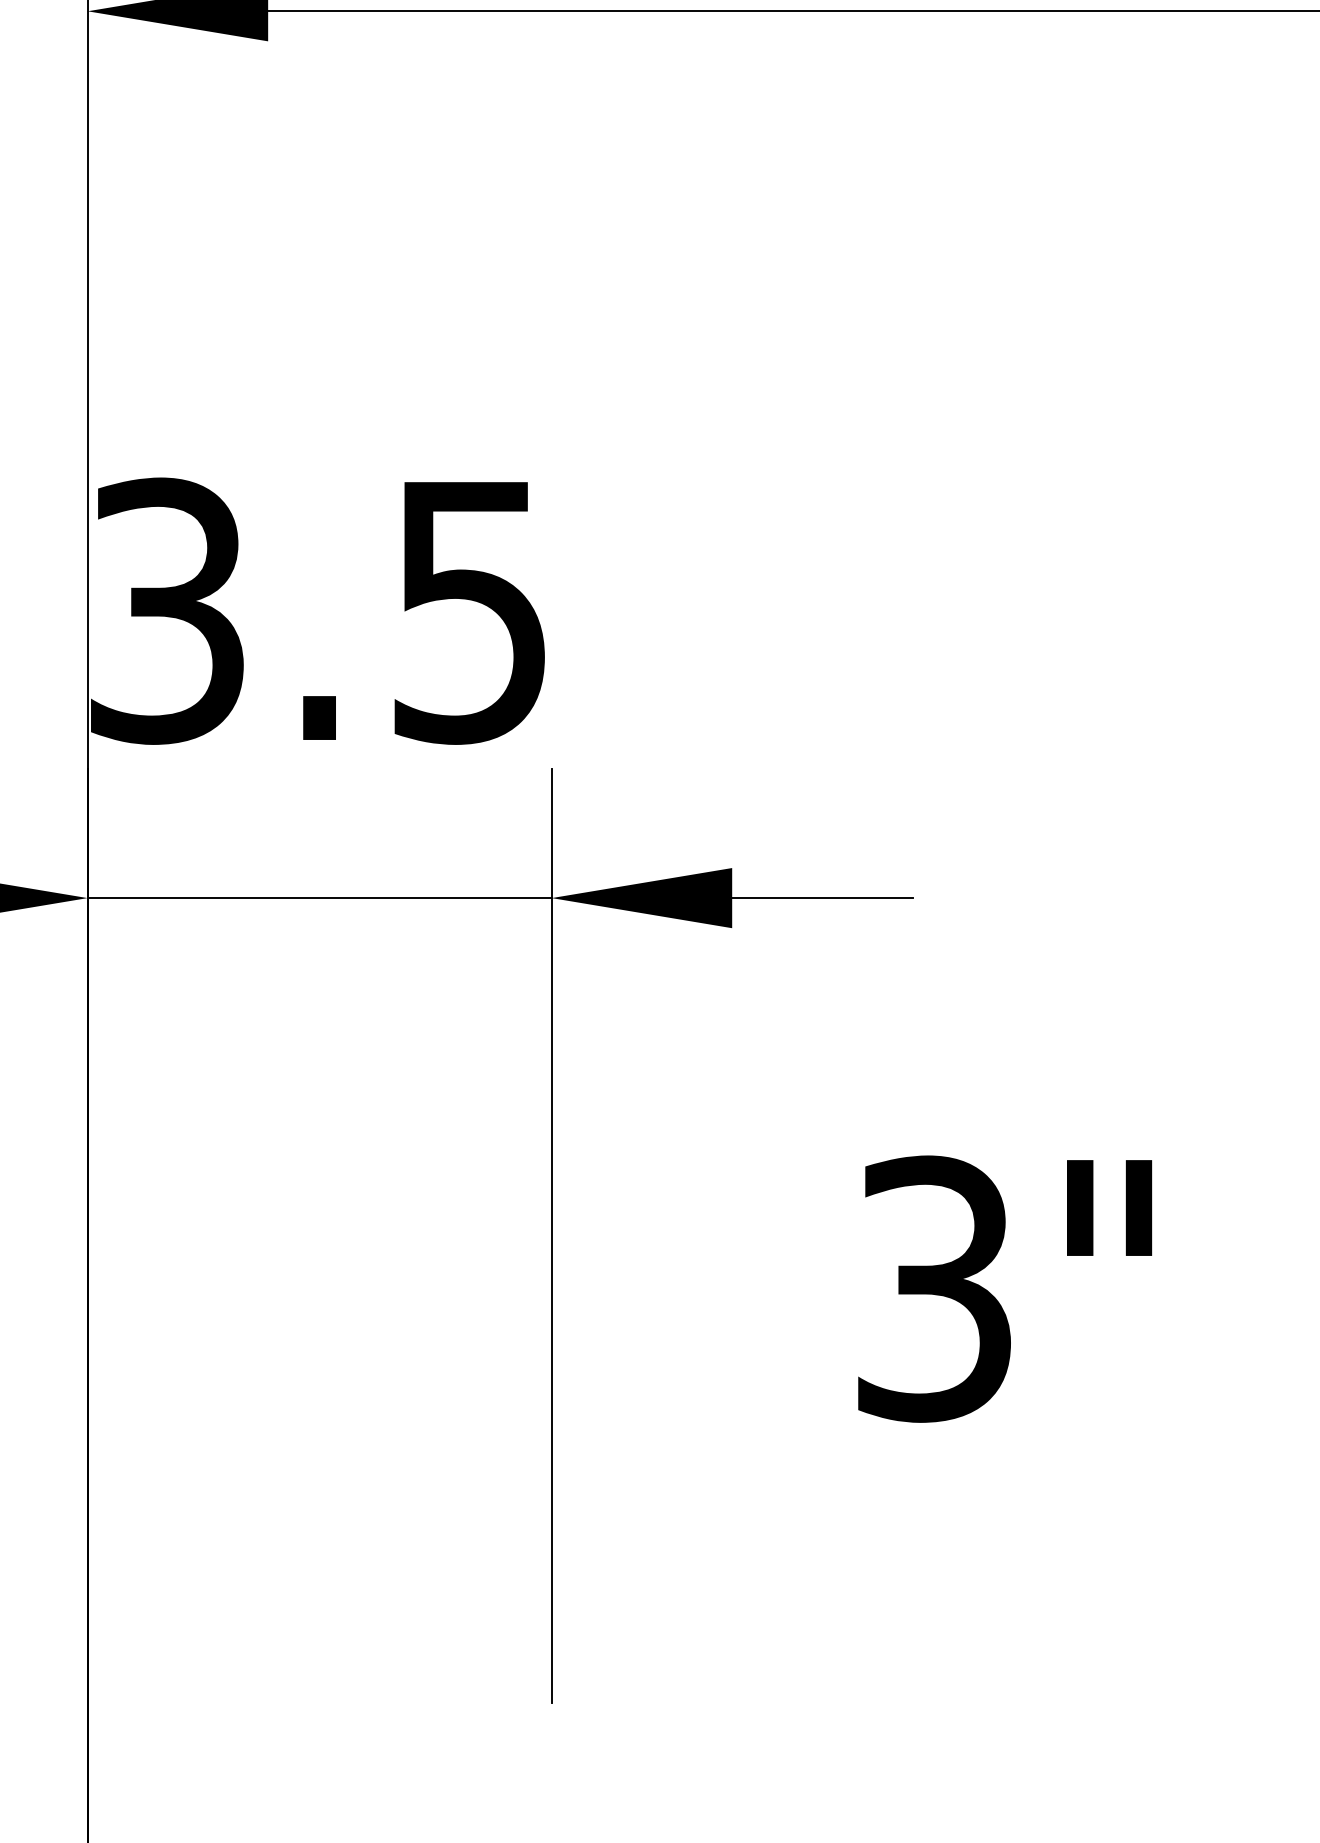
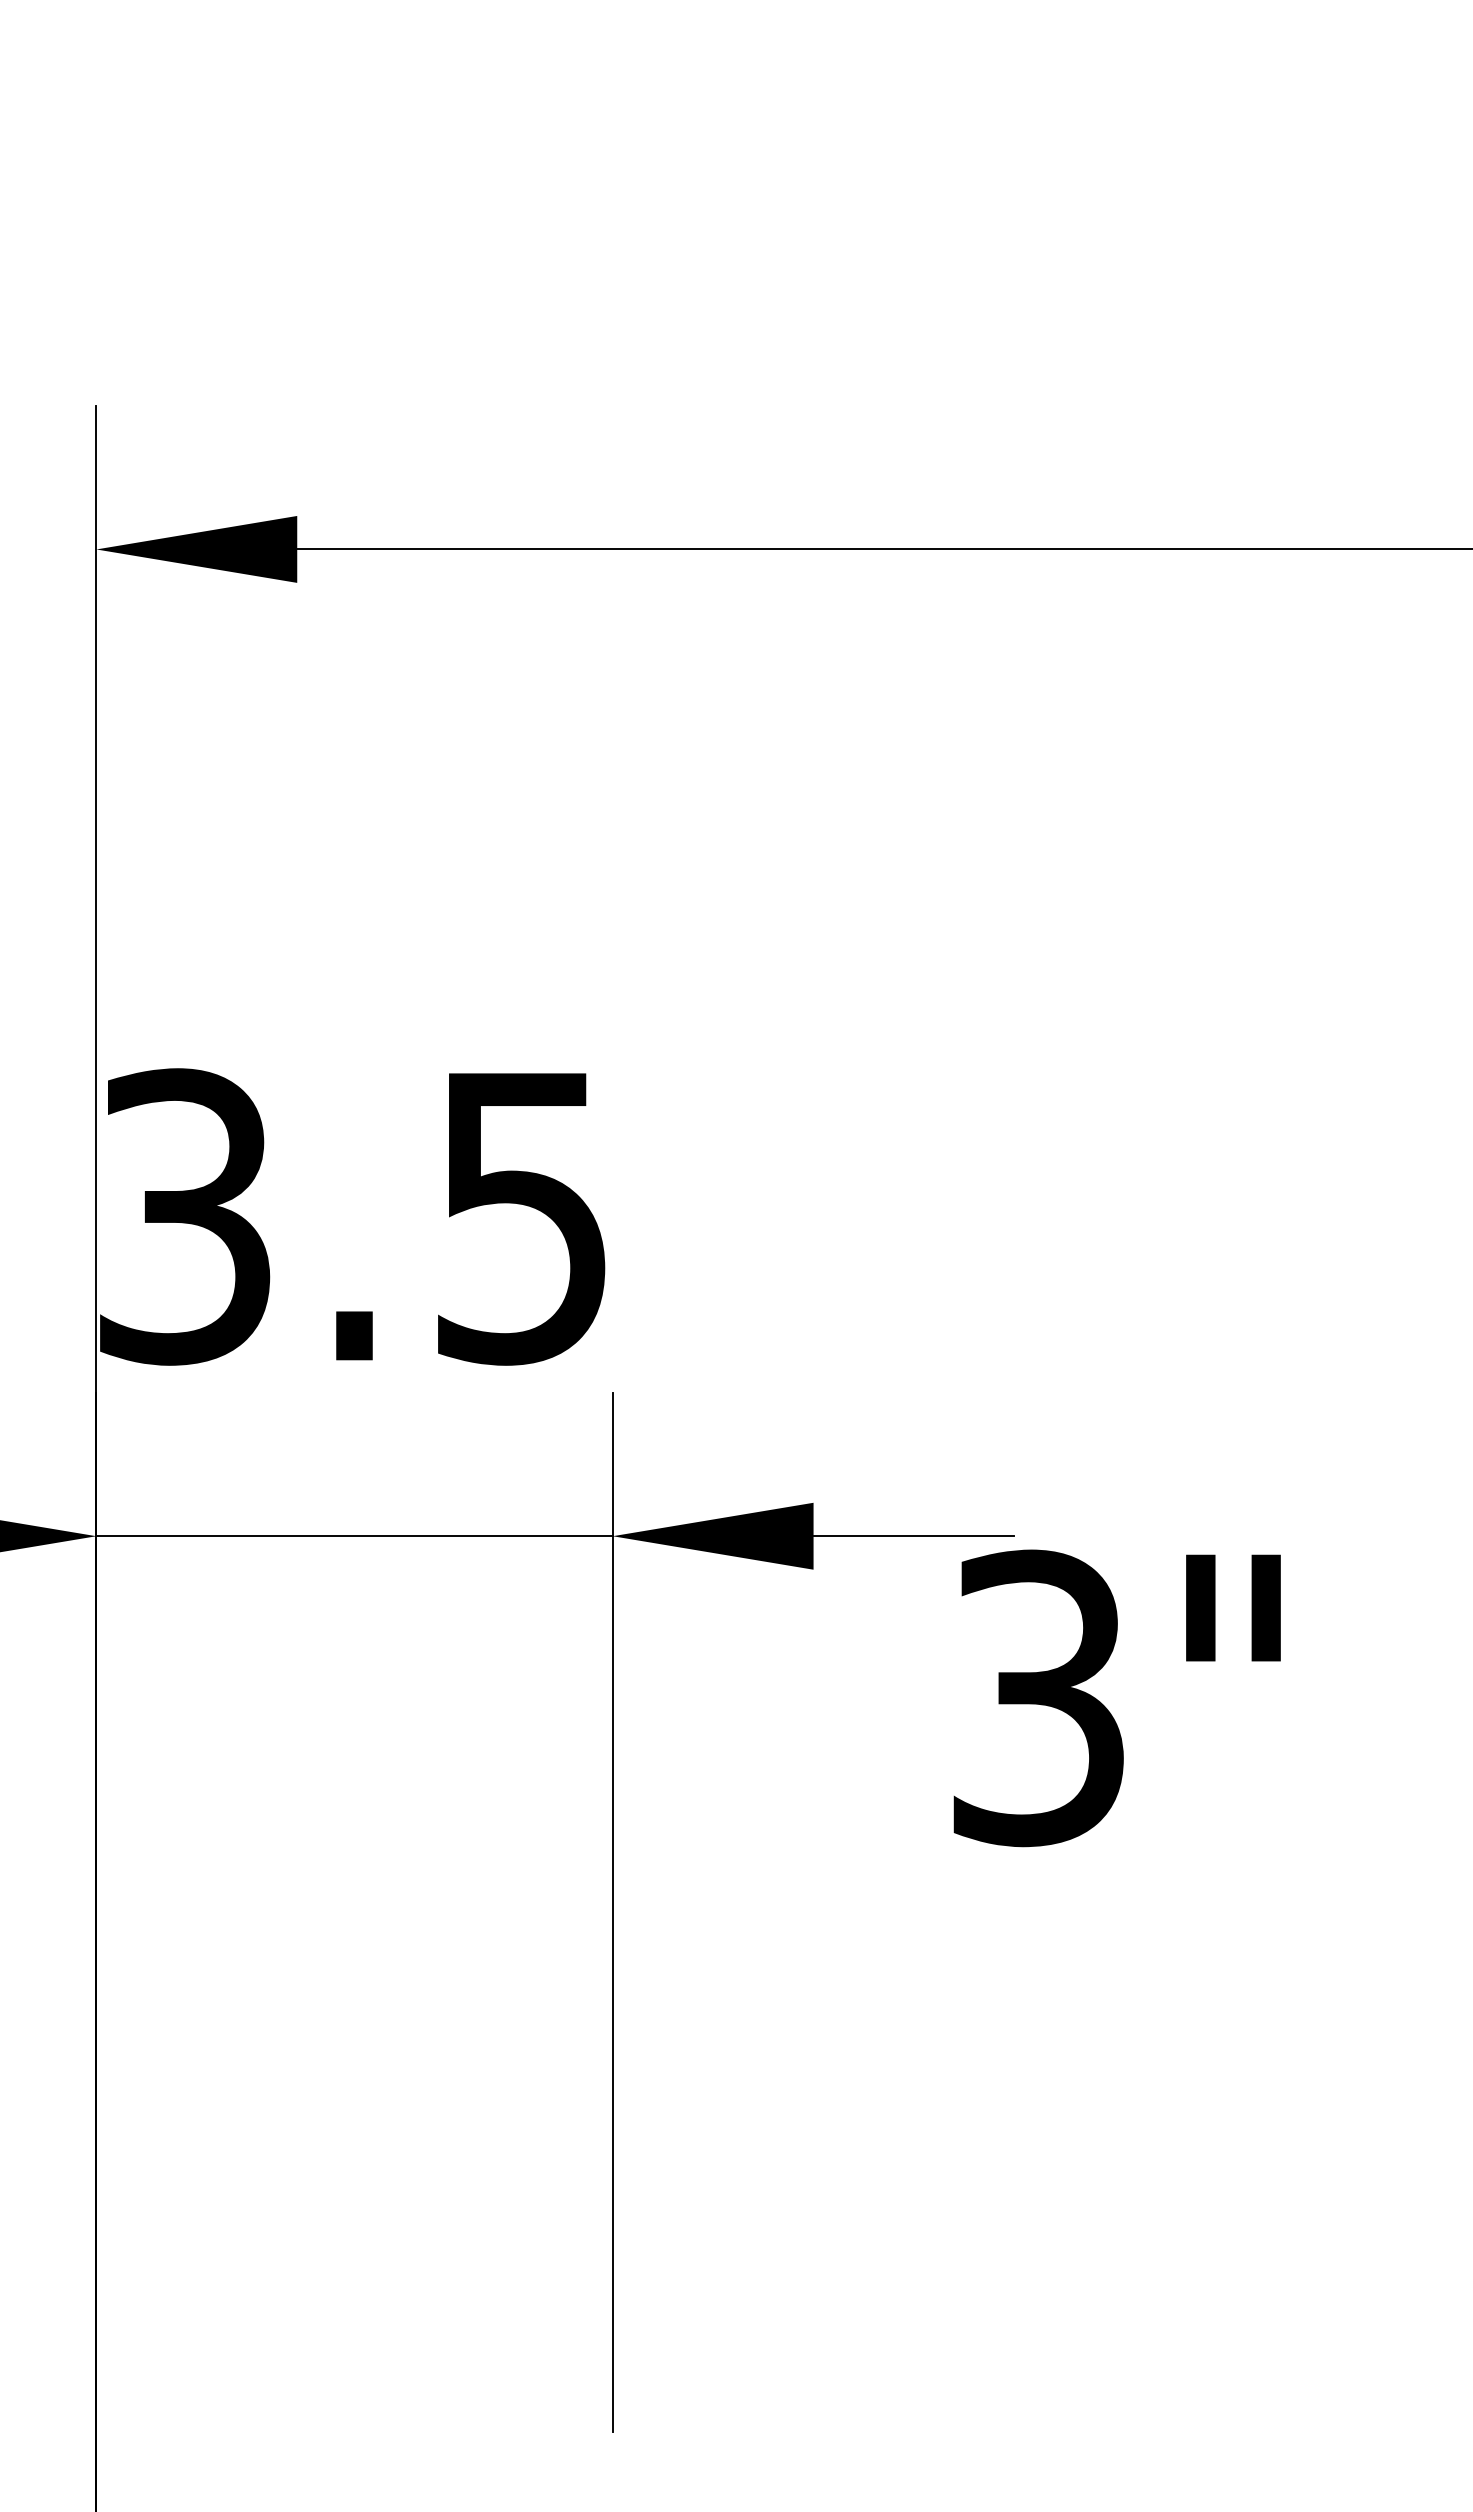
text: (1004, 1289) -> (1116, 1698), moved

